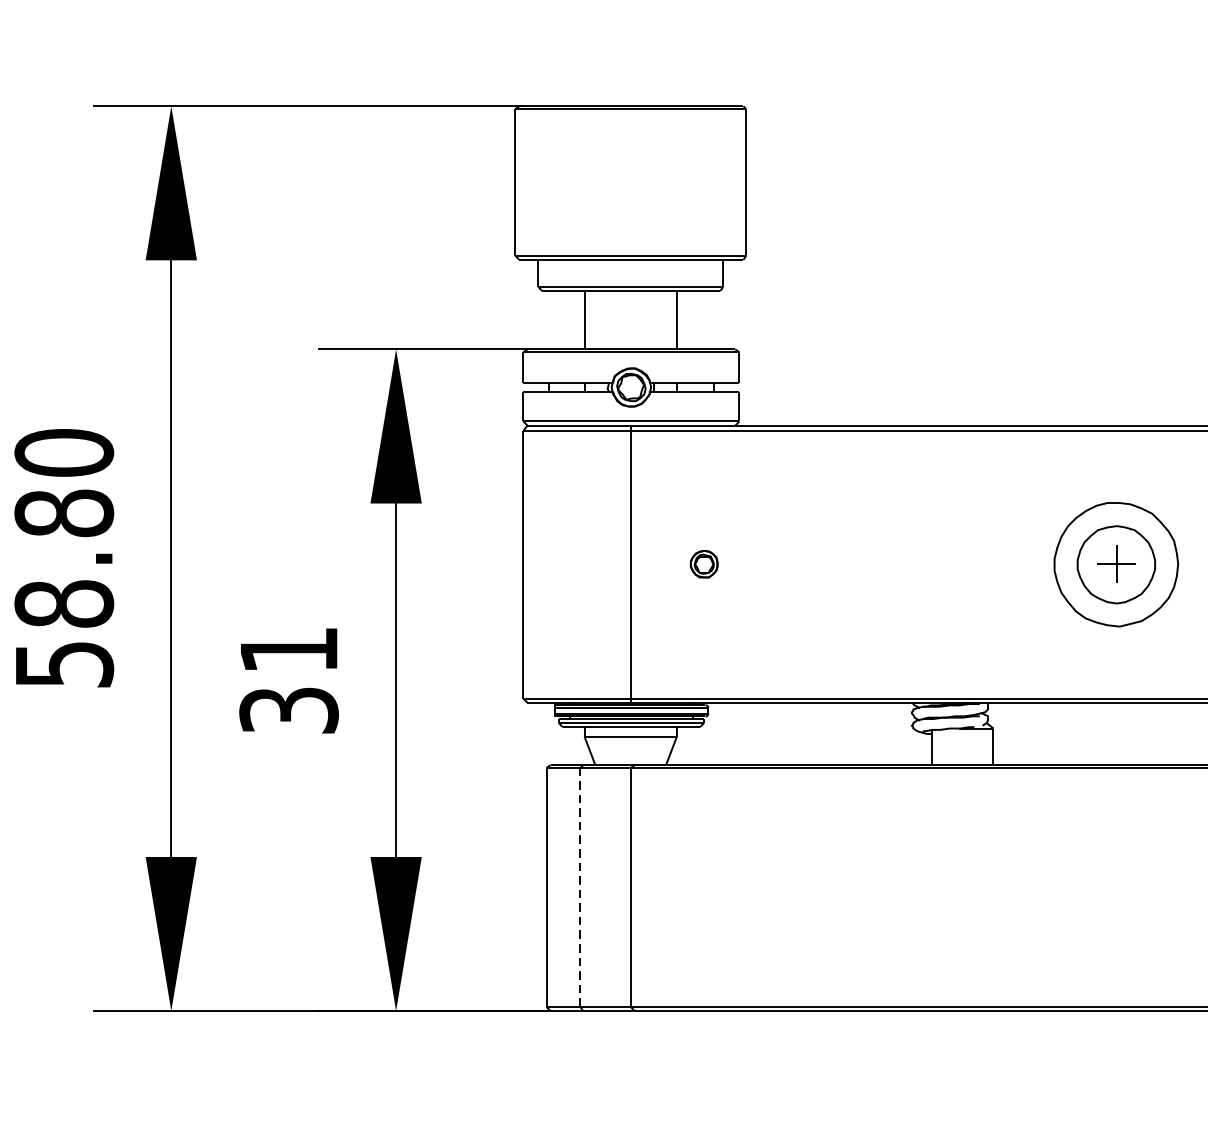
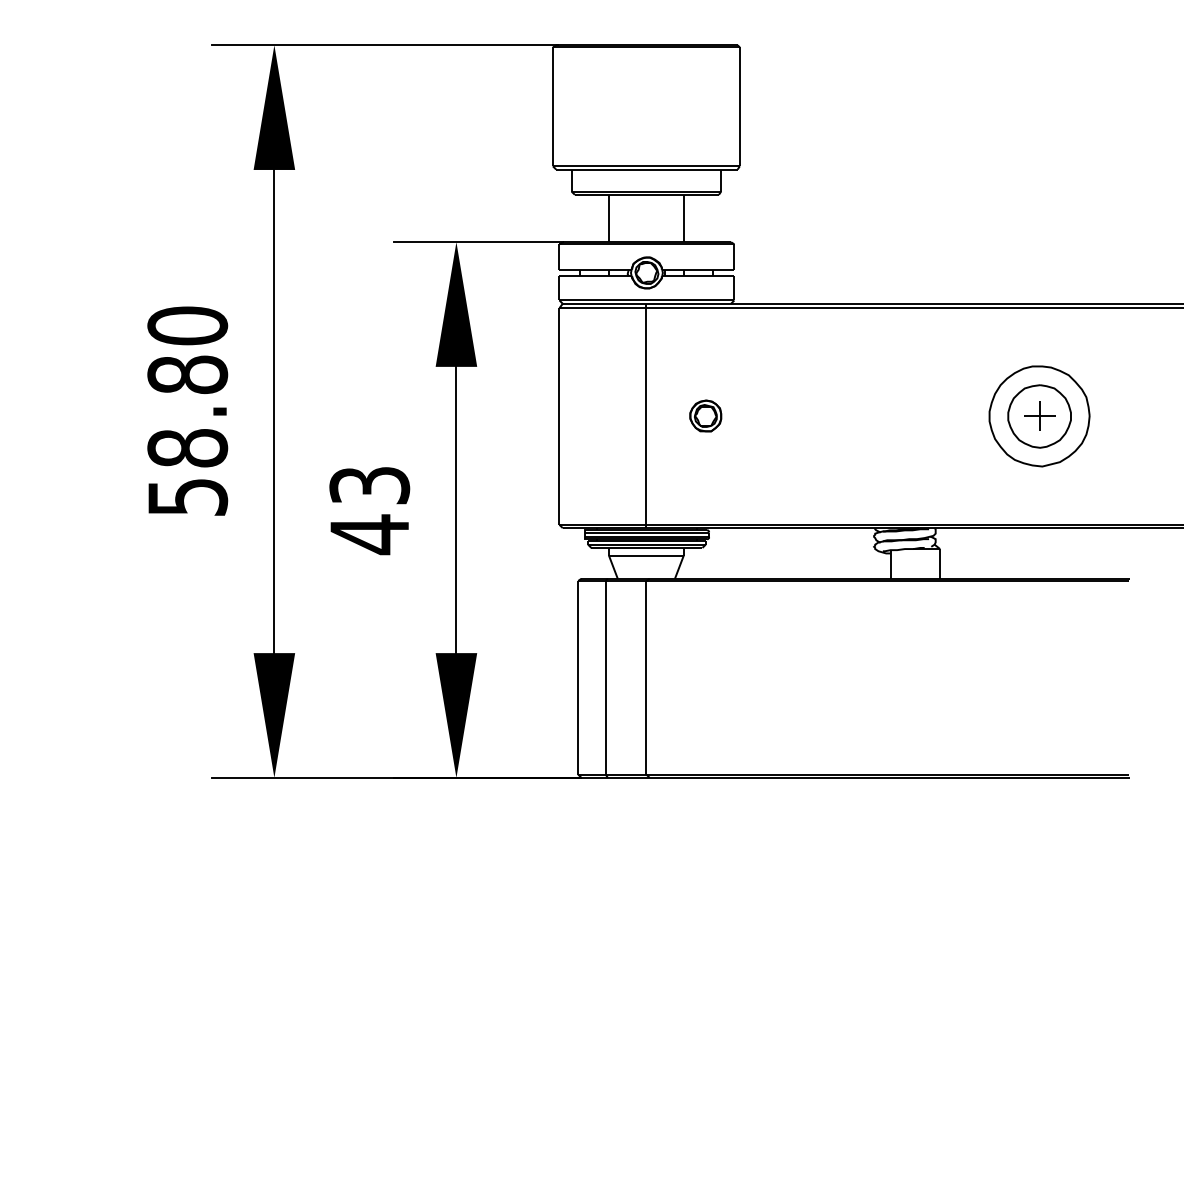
part: (703, 563) -> (705, 415), size x1.43
text: (288, 682) -> (369, 511), 31 -> 43
line: (580, 887) -> (605, 677), dashed -> solid

